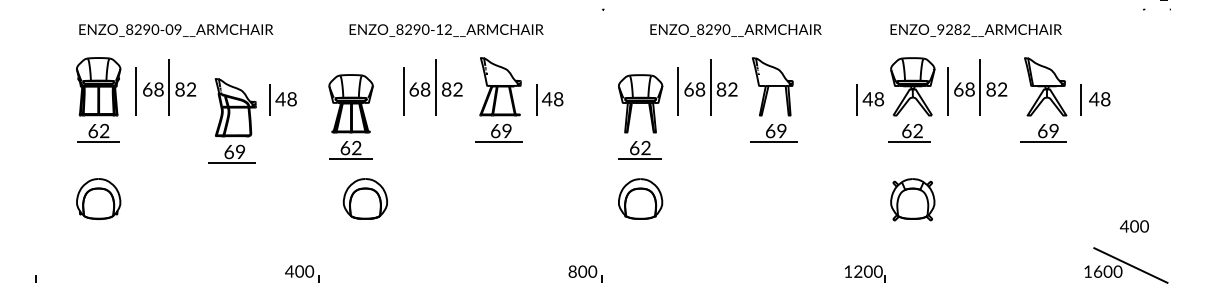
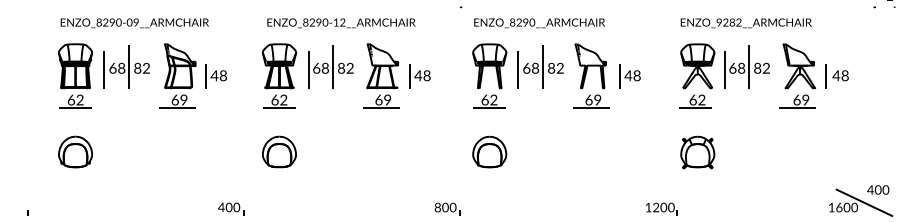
text: (735, 30) -> (539, 23), moved
part: (869, 100) -> (629, 76), moved
part: (351, 115) -> (279, 75), moved
part: (631, 115) -> (482, 75), moved
part: (232, 119) -> (177, 75), moved
text: (1134, 225) -> (878, 189), moved

